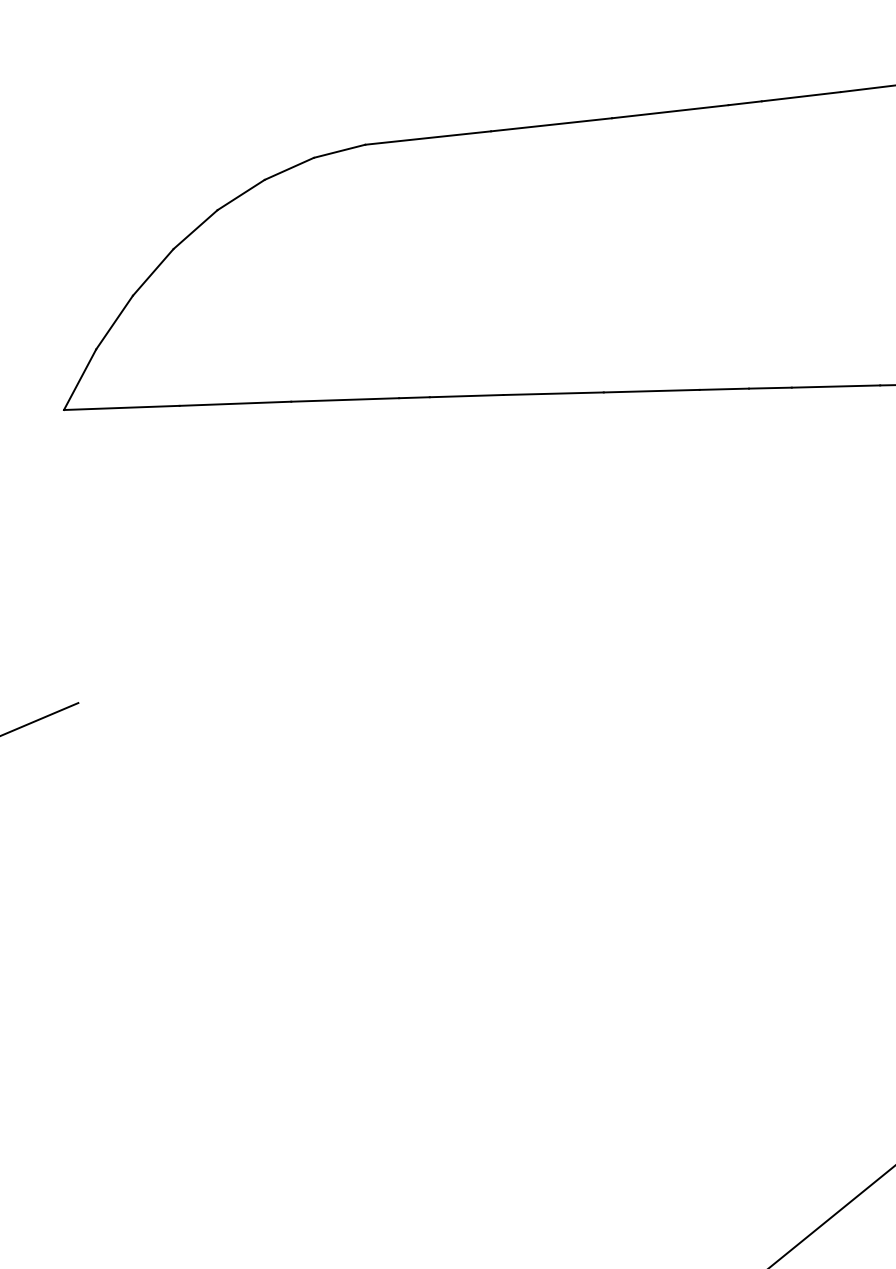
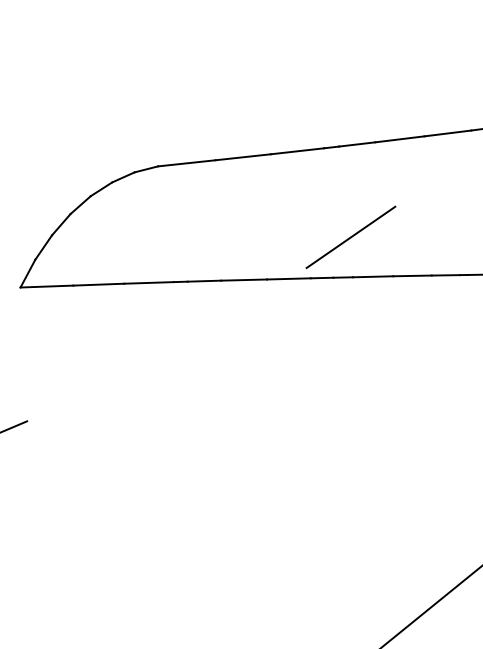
line: (786, 298) -> (350, 236), added

